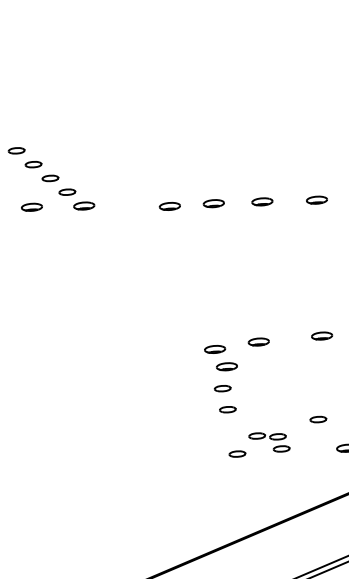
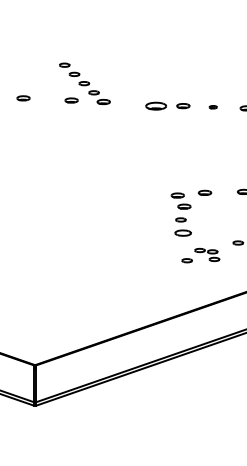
part: (262, 202) -> (213, 107), size x0.6
part: (170, 205) -> (156, 105), size x1.6
part: (226, 408) -> (182, 232), size x1.6

